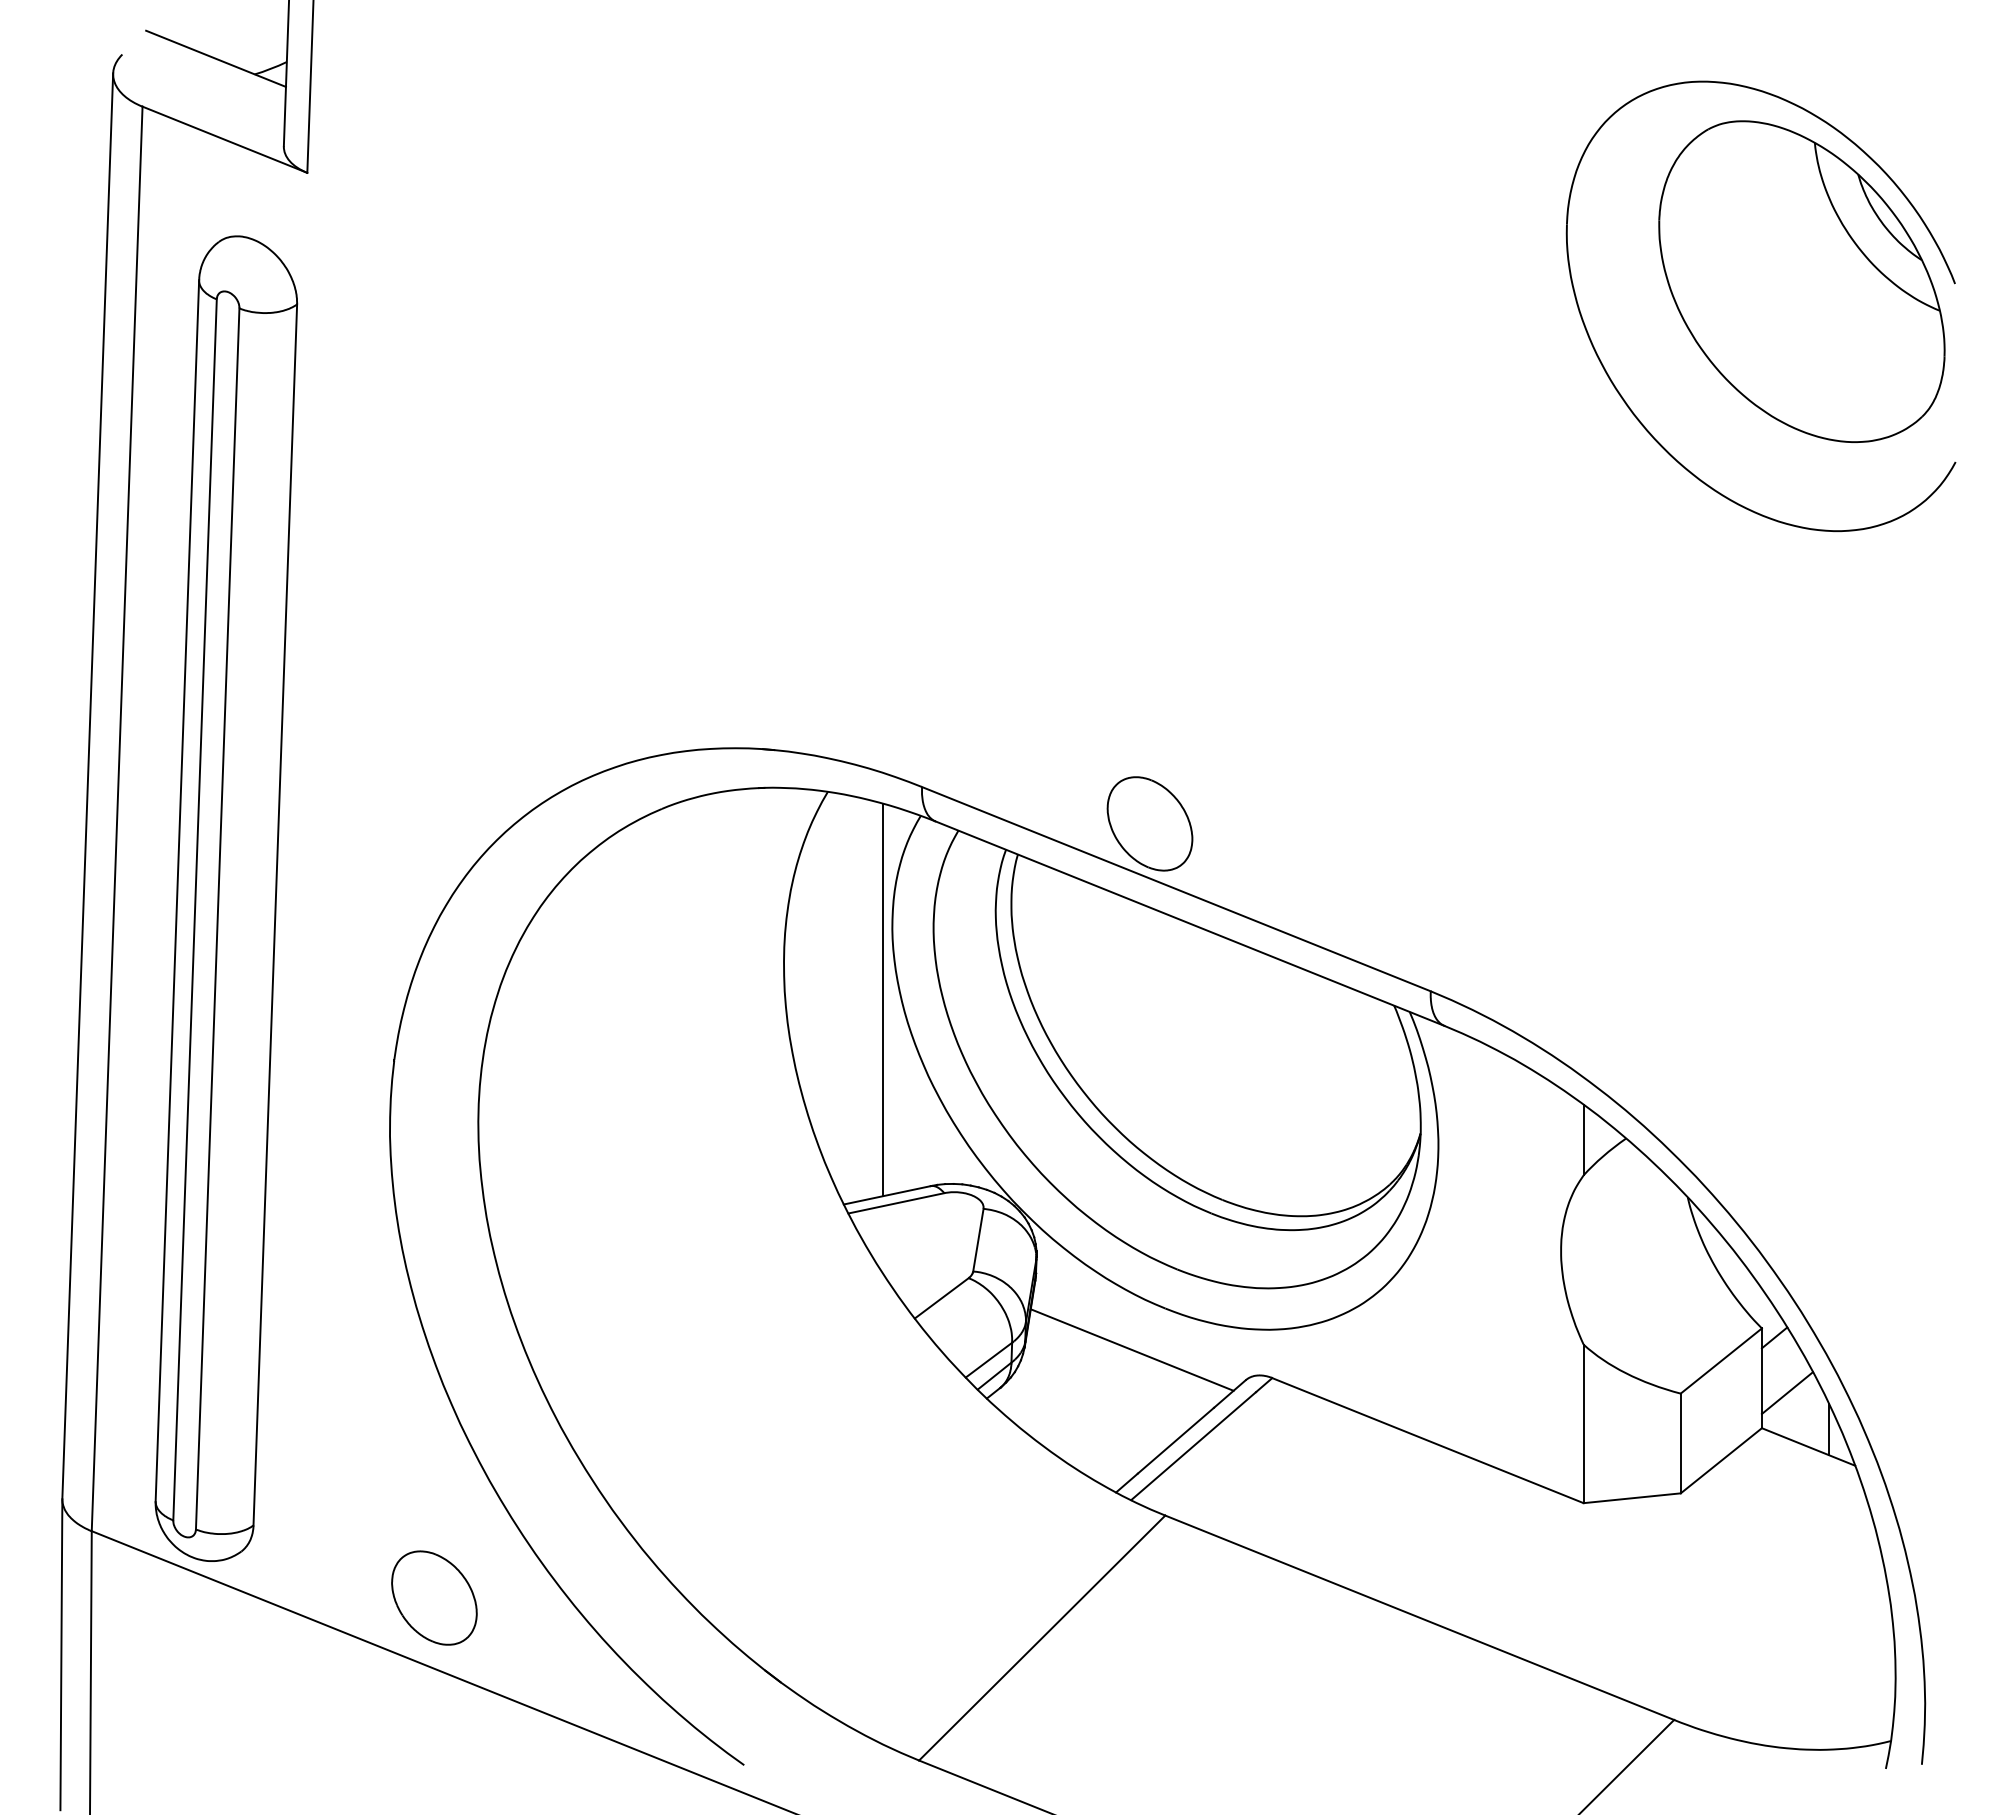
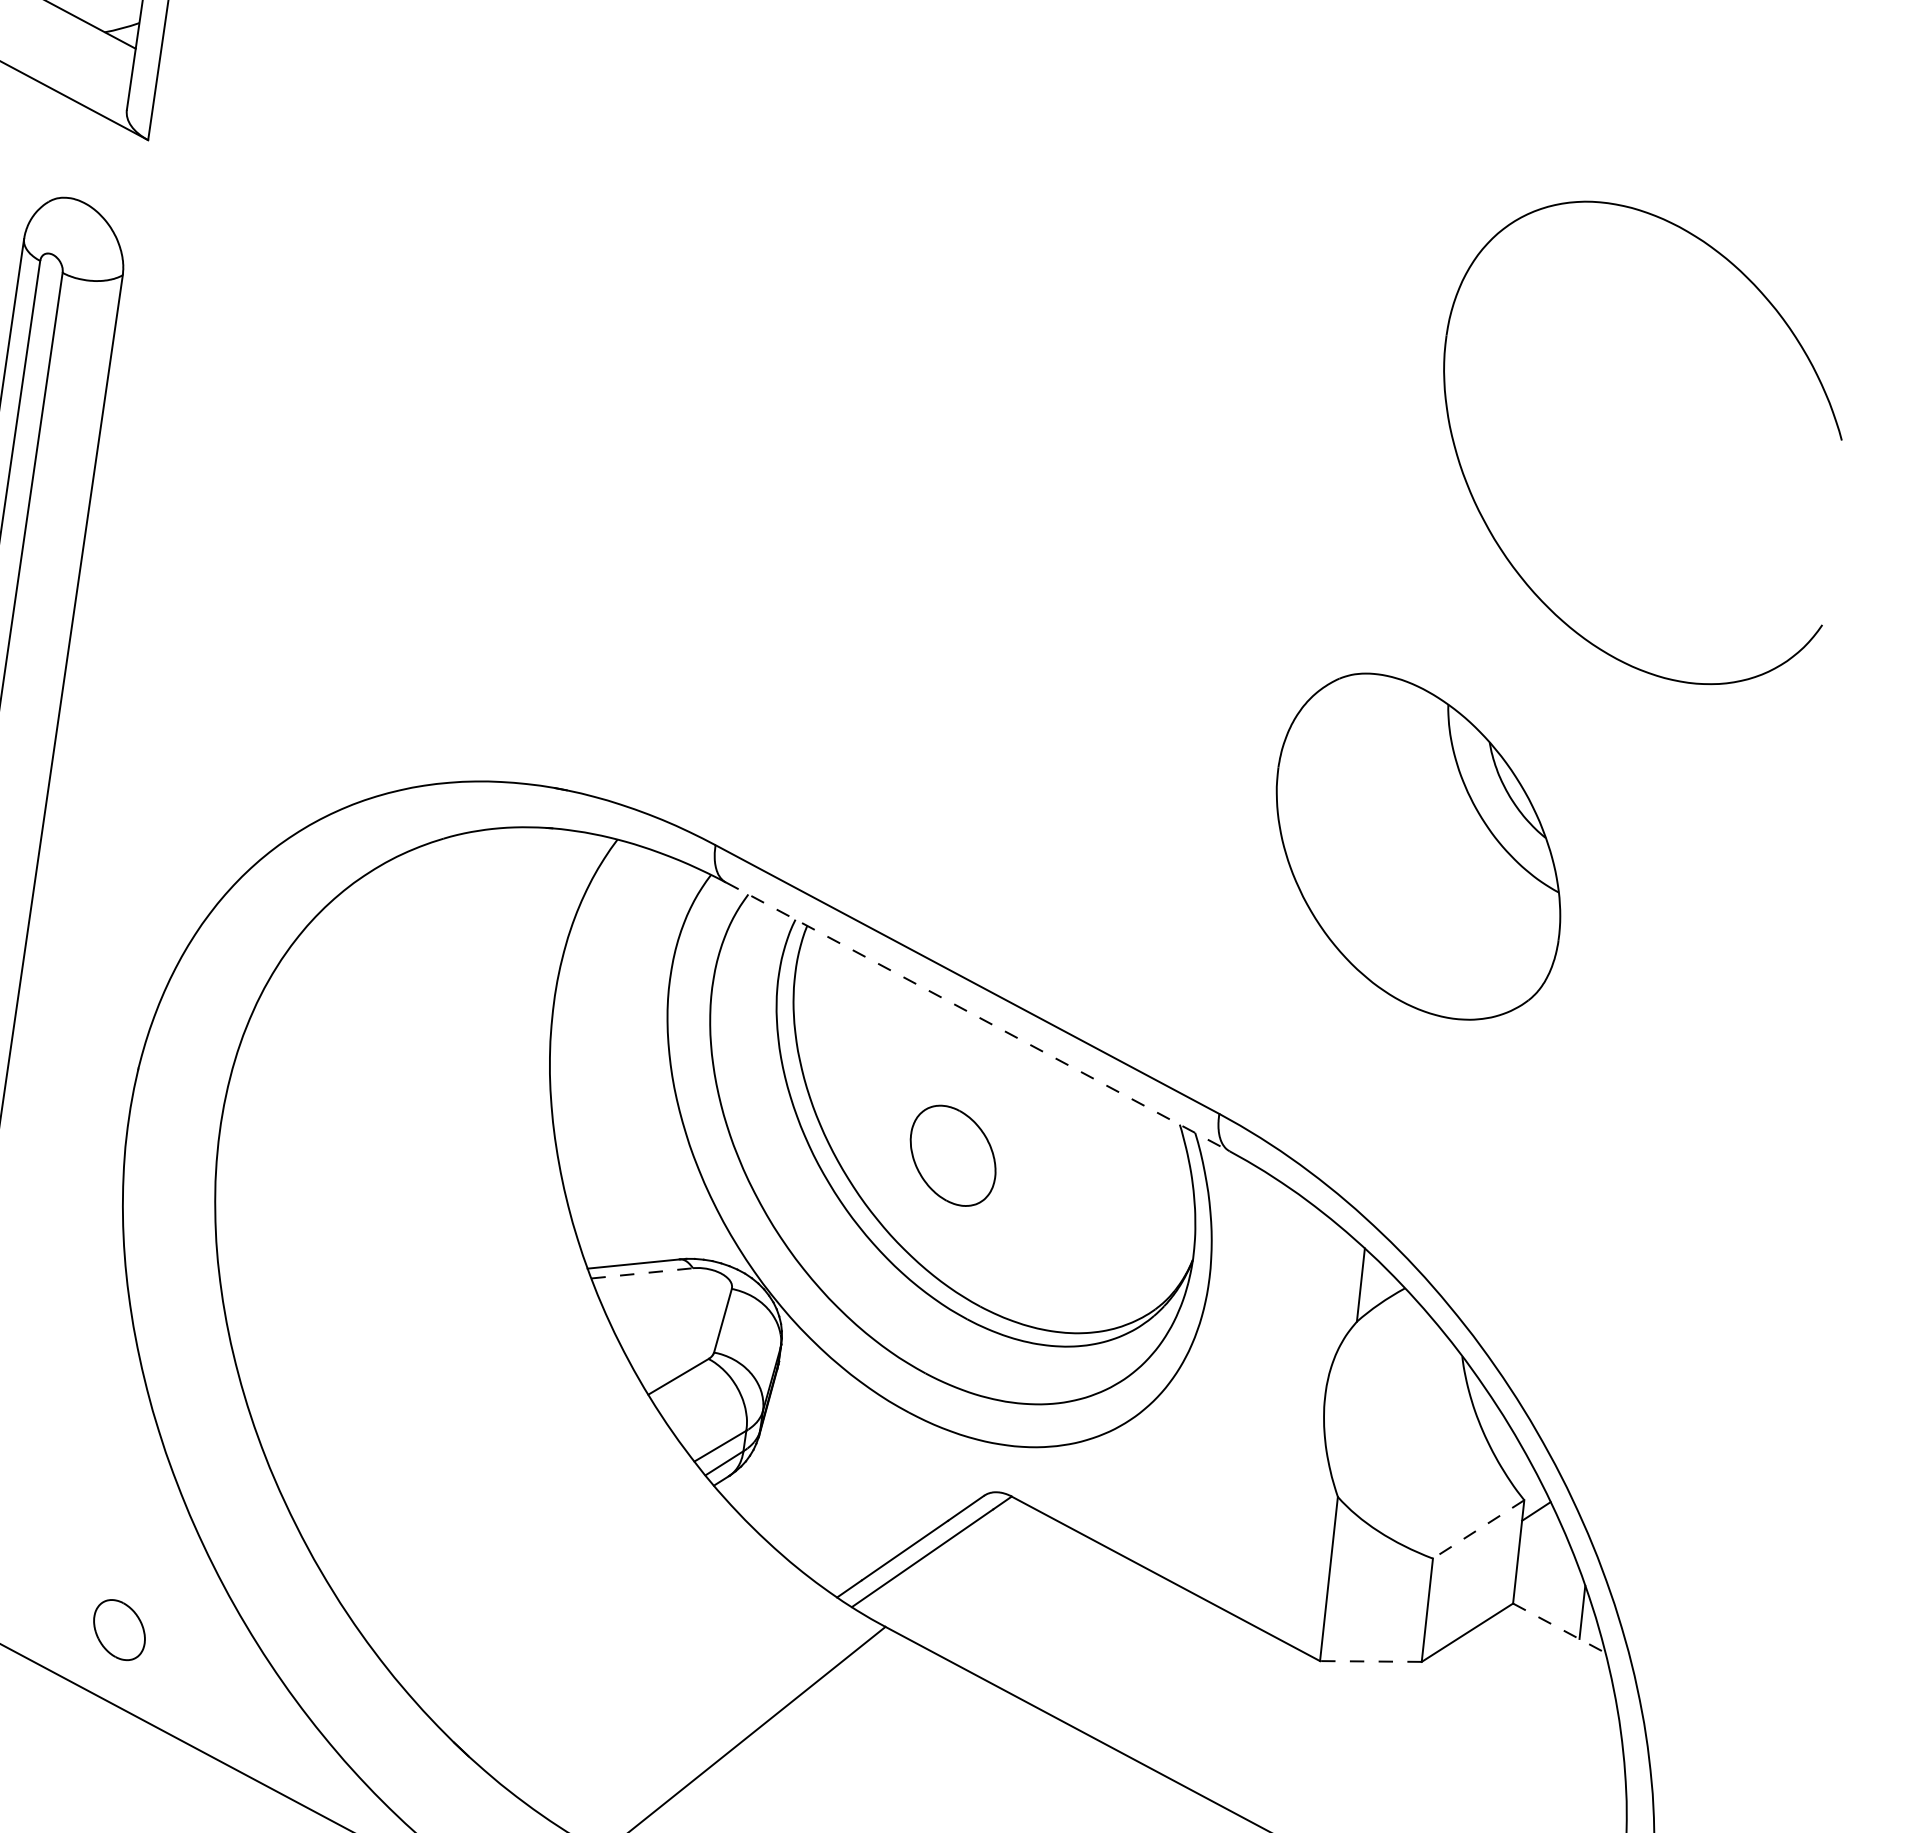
part: (1801, 281) -> (1418, 846), moved
part: (1149, 823) -> (952, 1155), moved
line: (1190, 923) -> (978, 1016), solid -> dashed
line: (882, 999) -> (650, 1060), removed
line: (896, 1203) -> (642, 1273), solid -> dashed
line: (1131, 1349) -> (869, 1451), removed
line: (1720, 1361) -> (1477, 1529), solid -> dashed
line: (1786, 1393) -> (1542, 1570), removed
line: (1809, 1447) -> (1560, 1628), solid -> dashed
line: (1632, 1498) -> (1371, 1661), solid -> dashed
part: (434, 1597) -> (119, 1629), size x0.6

